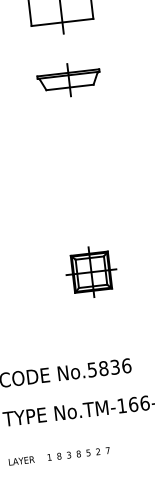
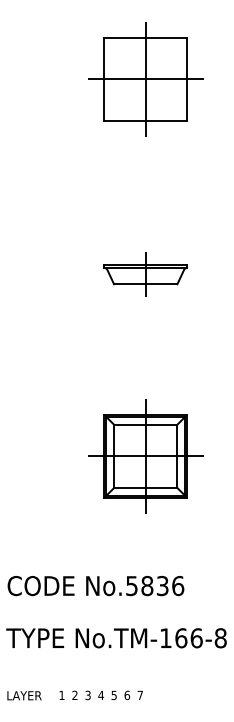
part: (68, 80) -> (145, 274), moved
part: (91, 272) -> (145, 456), size x1.67
text: (98, 451) -> (127, 695), 2 -> 6
text: (79, 454) -> (101, 695), 8 -> 4
text: (58, 456) -> (74, 695), 8 -> 2

